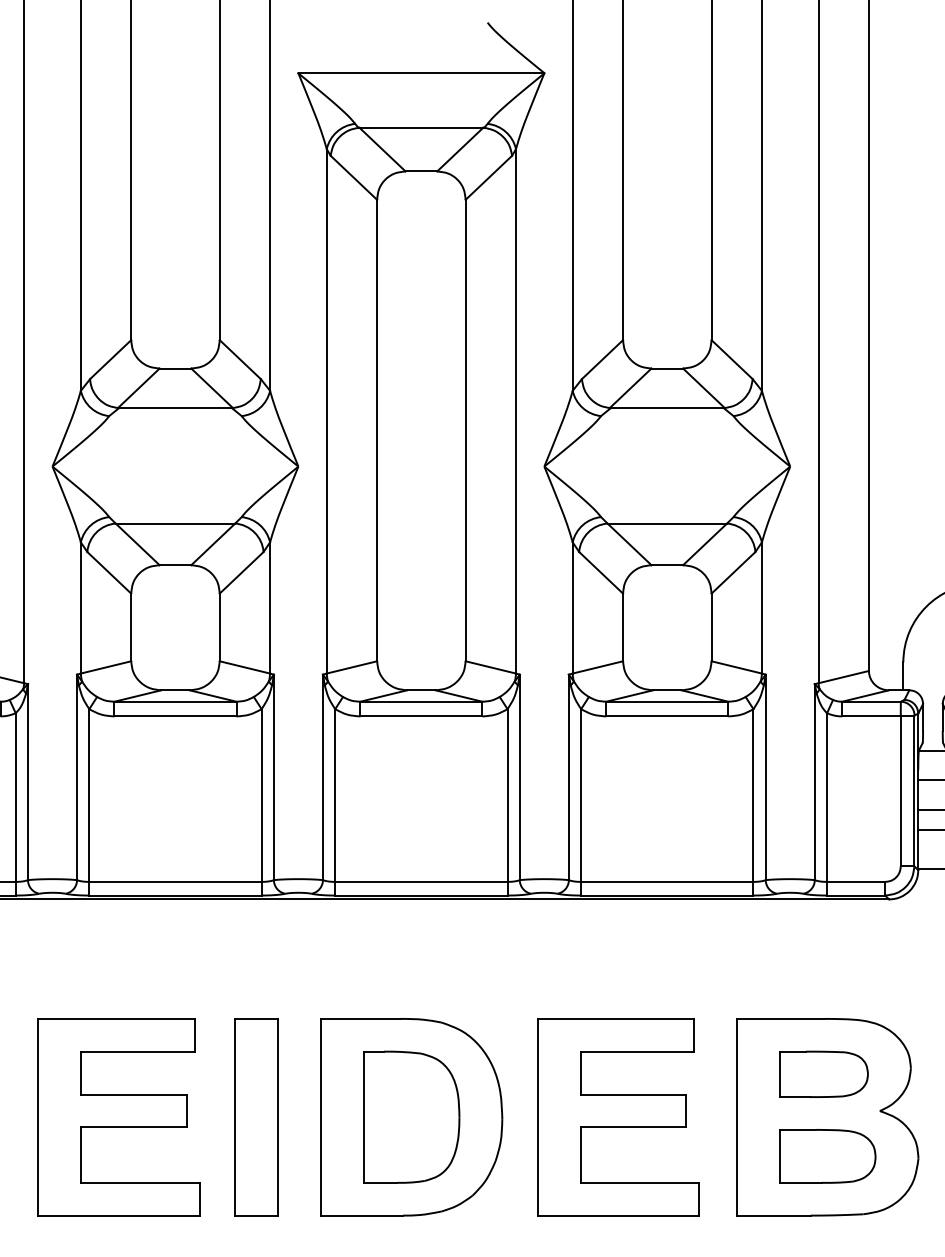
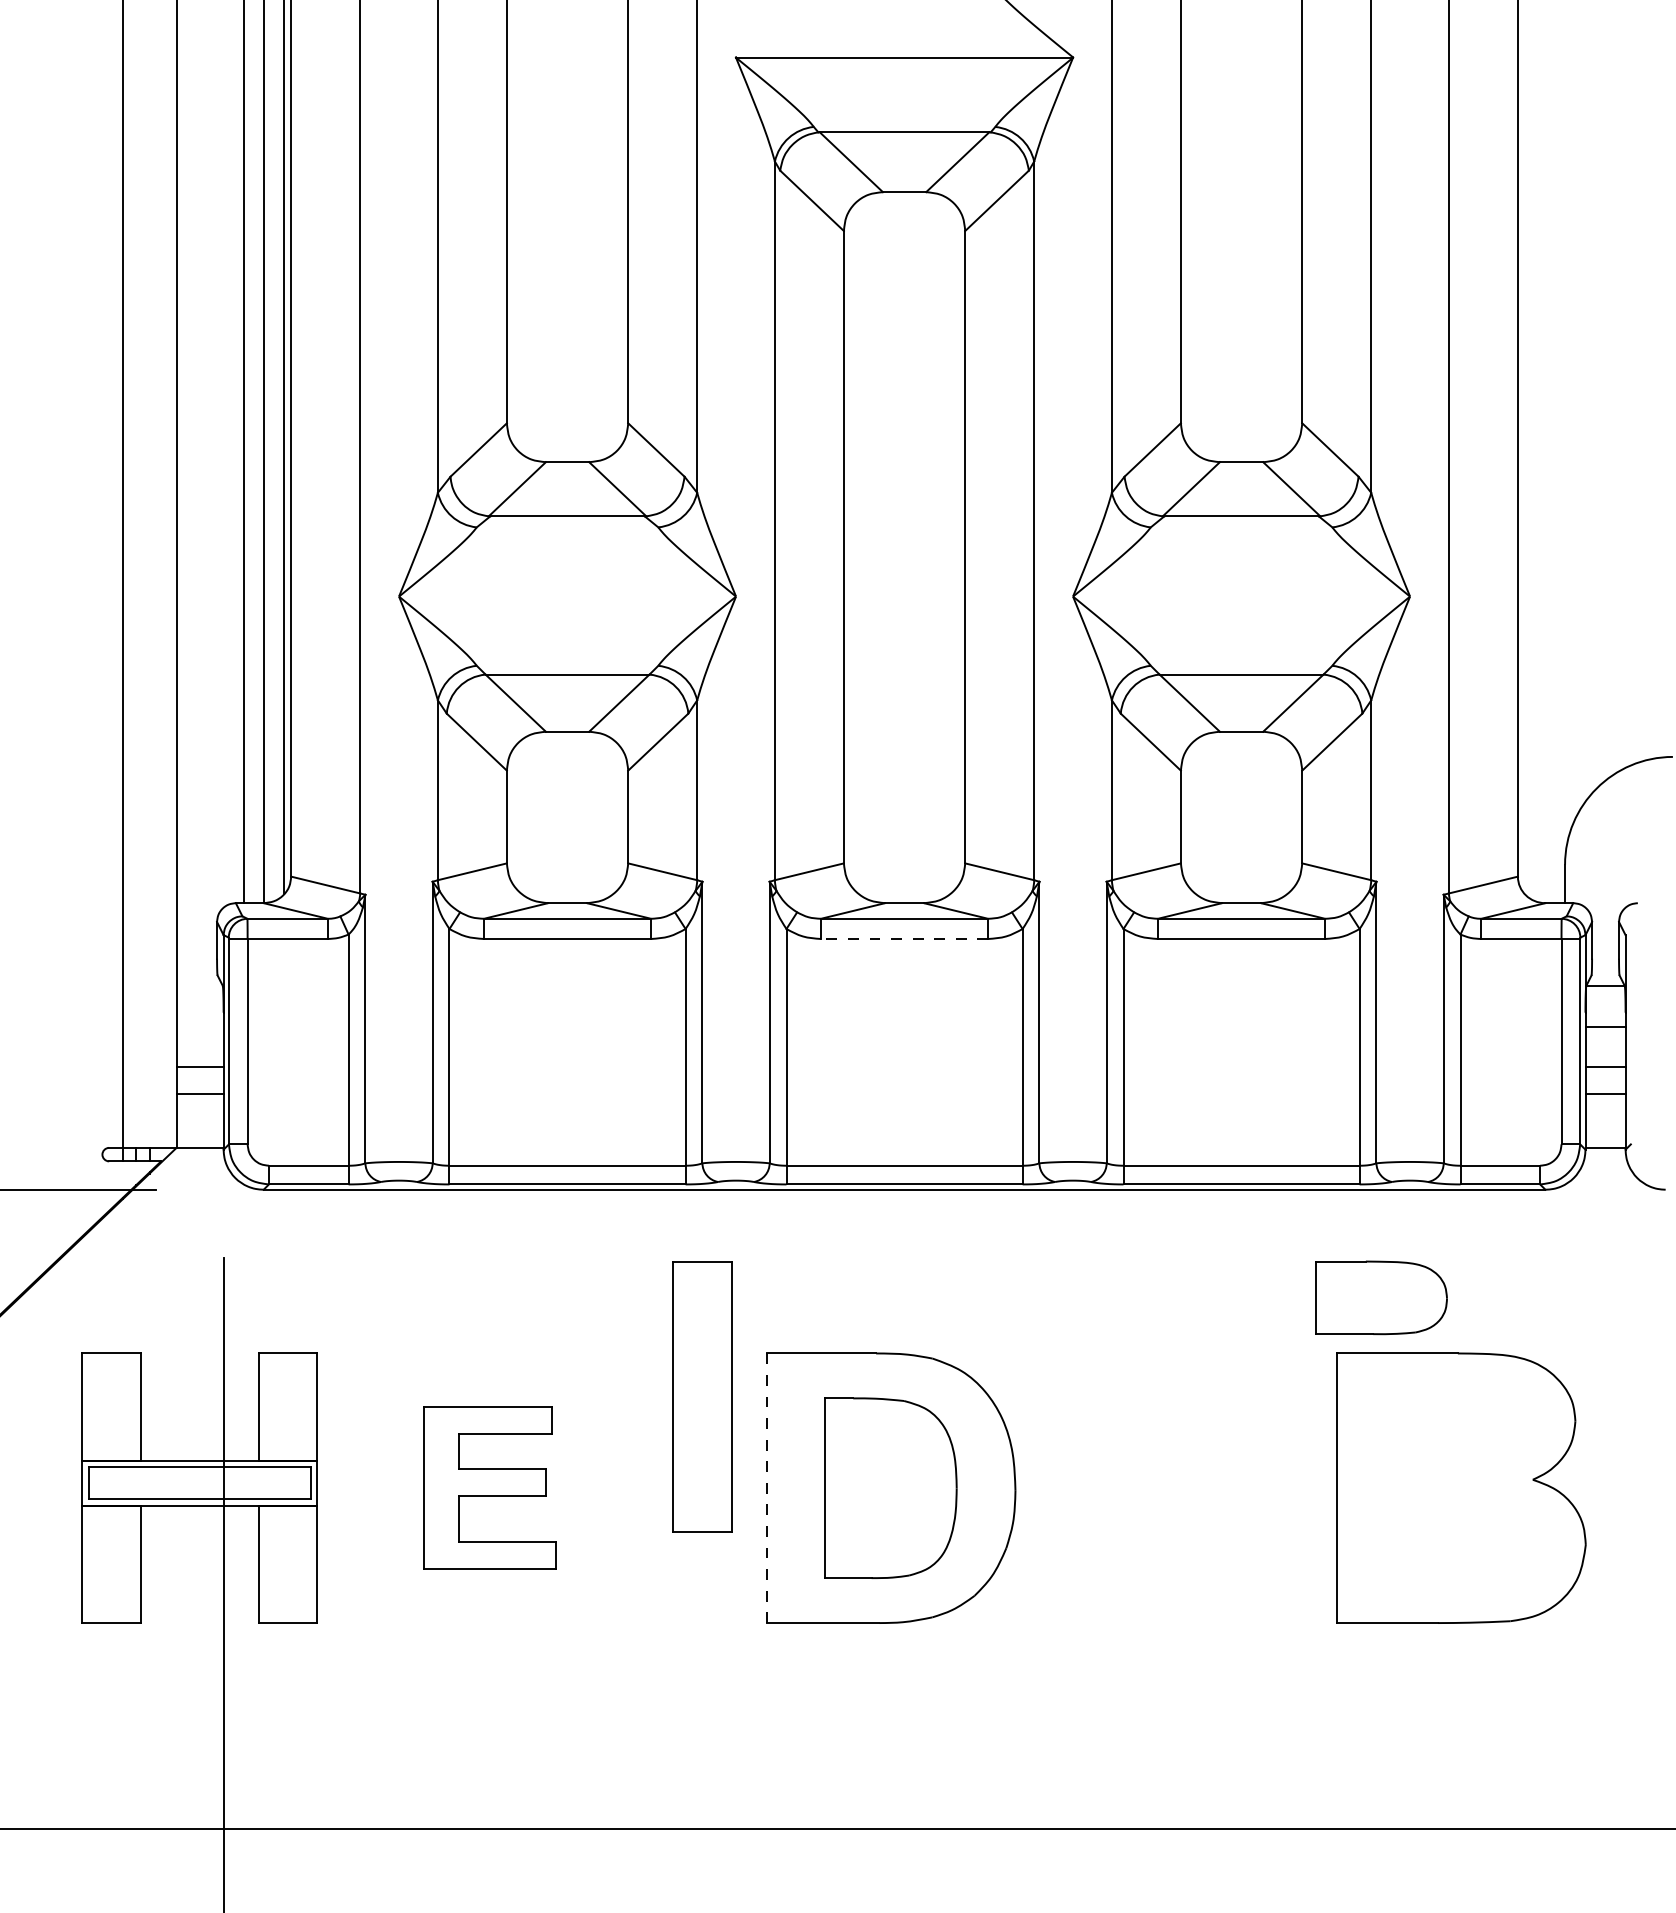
line: (421, 716) -> (904, 938), solid -> dashed
part: (824, 1074) -> (1456, 1429), removed
part: (118, 1116) -> (489, 1487), size x0.6
part: (256, 1116) -> (702, 1396), moved
part: (618, 1116) -> (1174, 1487), removed
line: (320, 1117) -> (766, 1488), solid -> dashed
part: (827, 1156) -> (1381, 1297), moved

